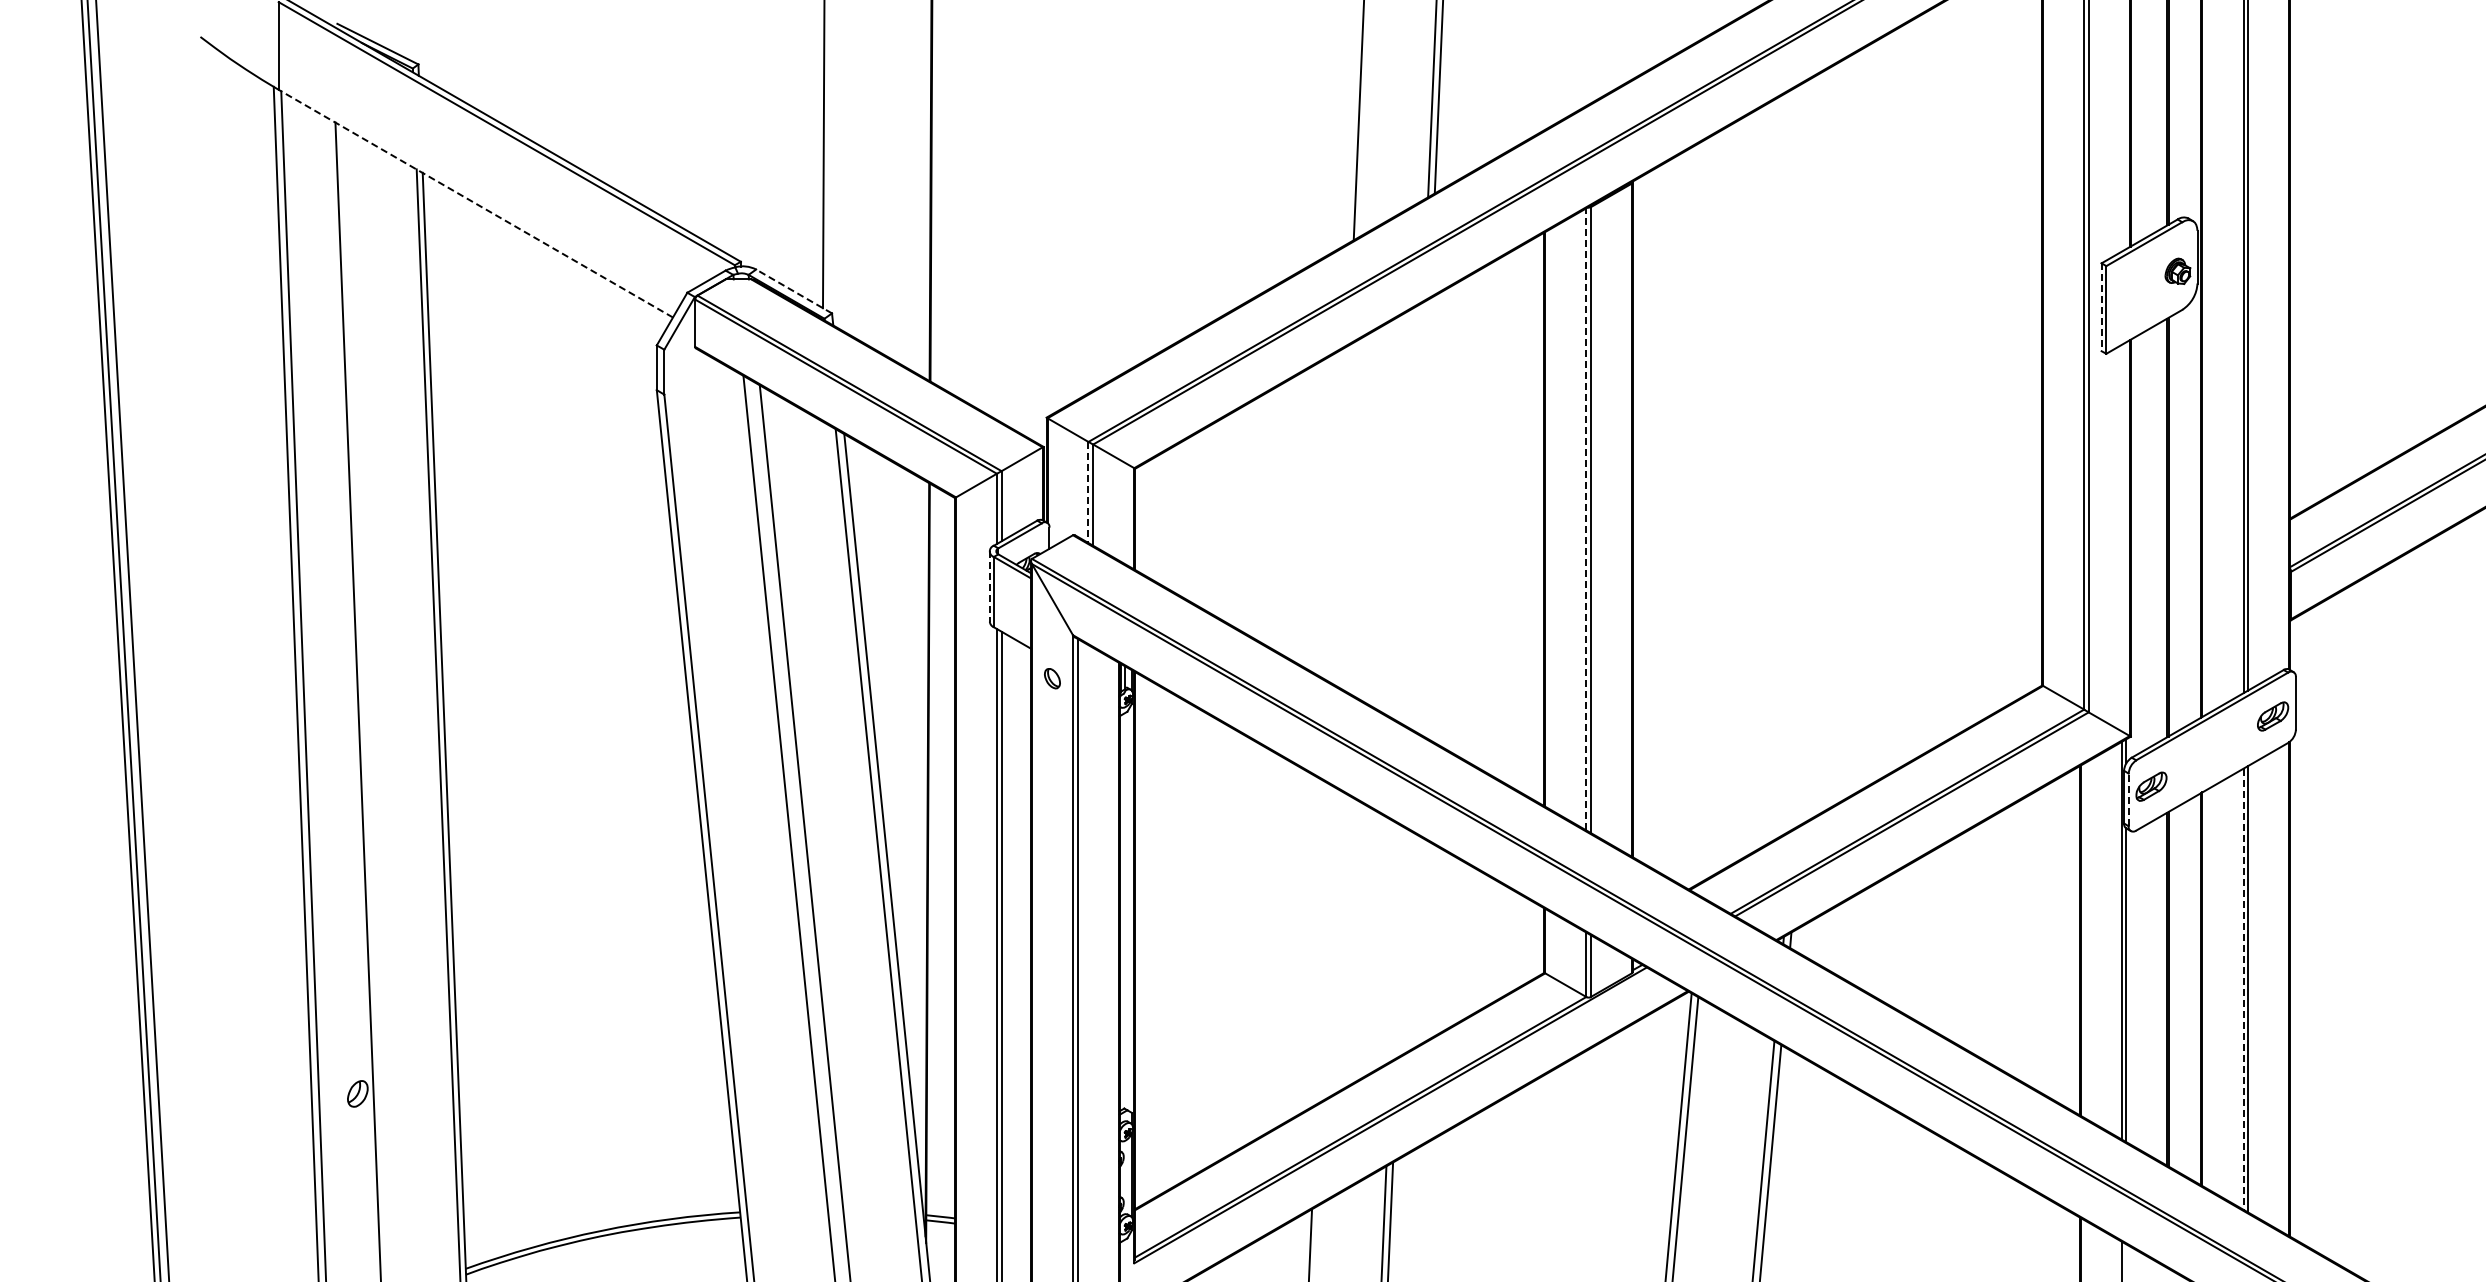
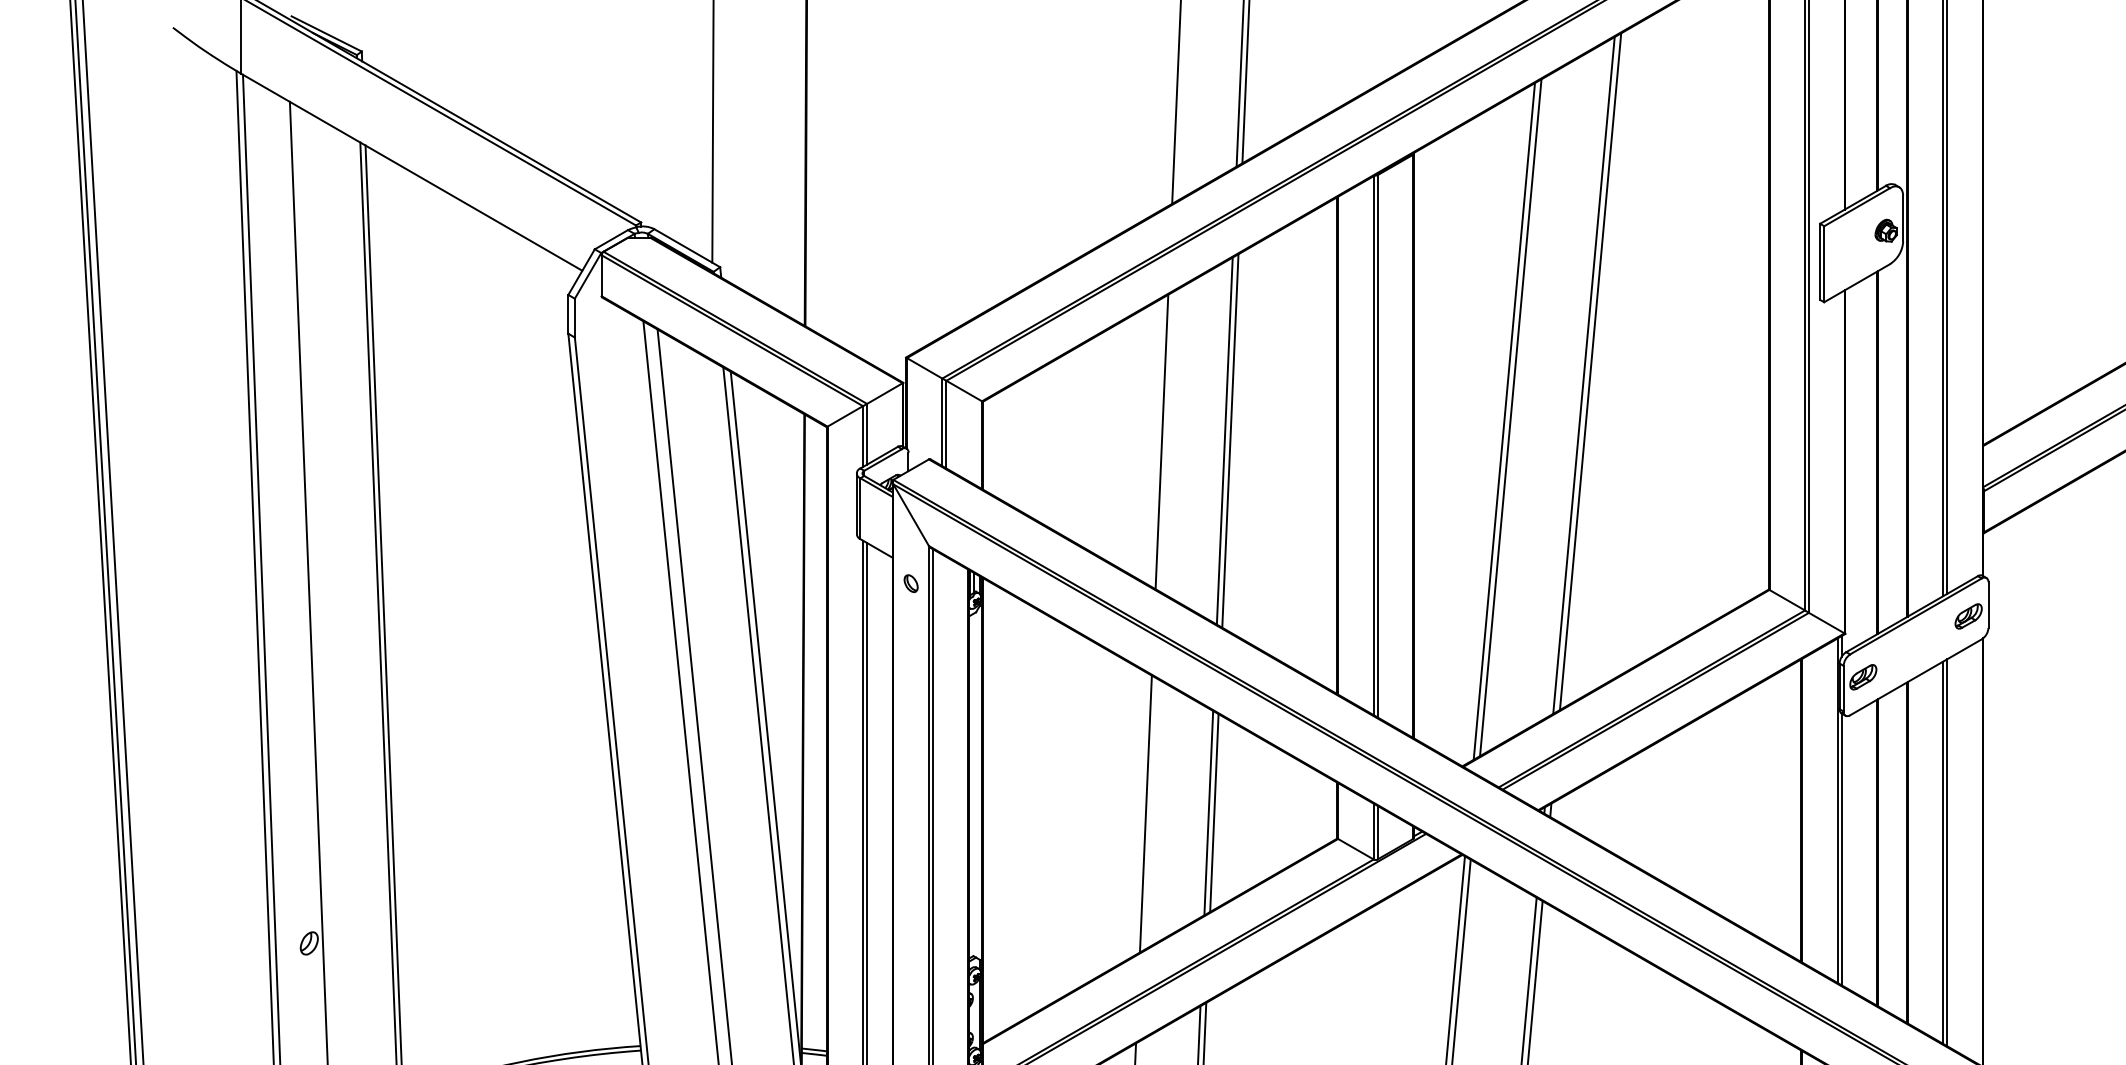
line: (475, 203) -> (411, 171), dashed -> solid
line: (794, 291) -> (687, 248), dashed -> solid
line: (2101, 307) -> (1820, 262), dashed -> solid
line: (1836, 433) -> (1590, 371), added
line: (1828, 437) -> (1583, 374), added
line: (1744, 486) -> (1510, 417), added
line: (1736, 490) -> (1503, 420), added
line: (1088, 492) -> (942, 422), dashed -> solid
line: (1414, 513) -> (1224, 440), added
line: (1420, 513) -> (1230, 440), added
line: (1341, 515) -> (1161, 442), added
line: (1586, 518) -> (1373, 444), dashed -> solid
line: (989, 587) -> (856, 504), dashed -> solid
line: (2128, 799) -> (1843, 688), dashed -> solid
line: (1395, 943) -> (1208, 813), added
line: (1402, 943) -> (1214, 813), added
line: (1323, 944) -> (1145, 813), added
line: (2243, 989) -> (1943, 852), dashed -> solid

